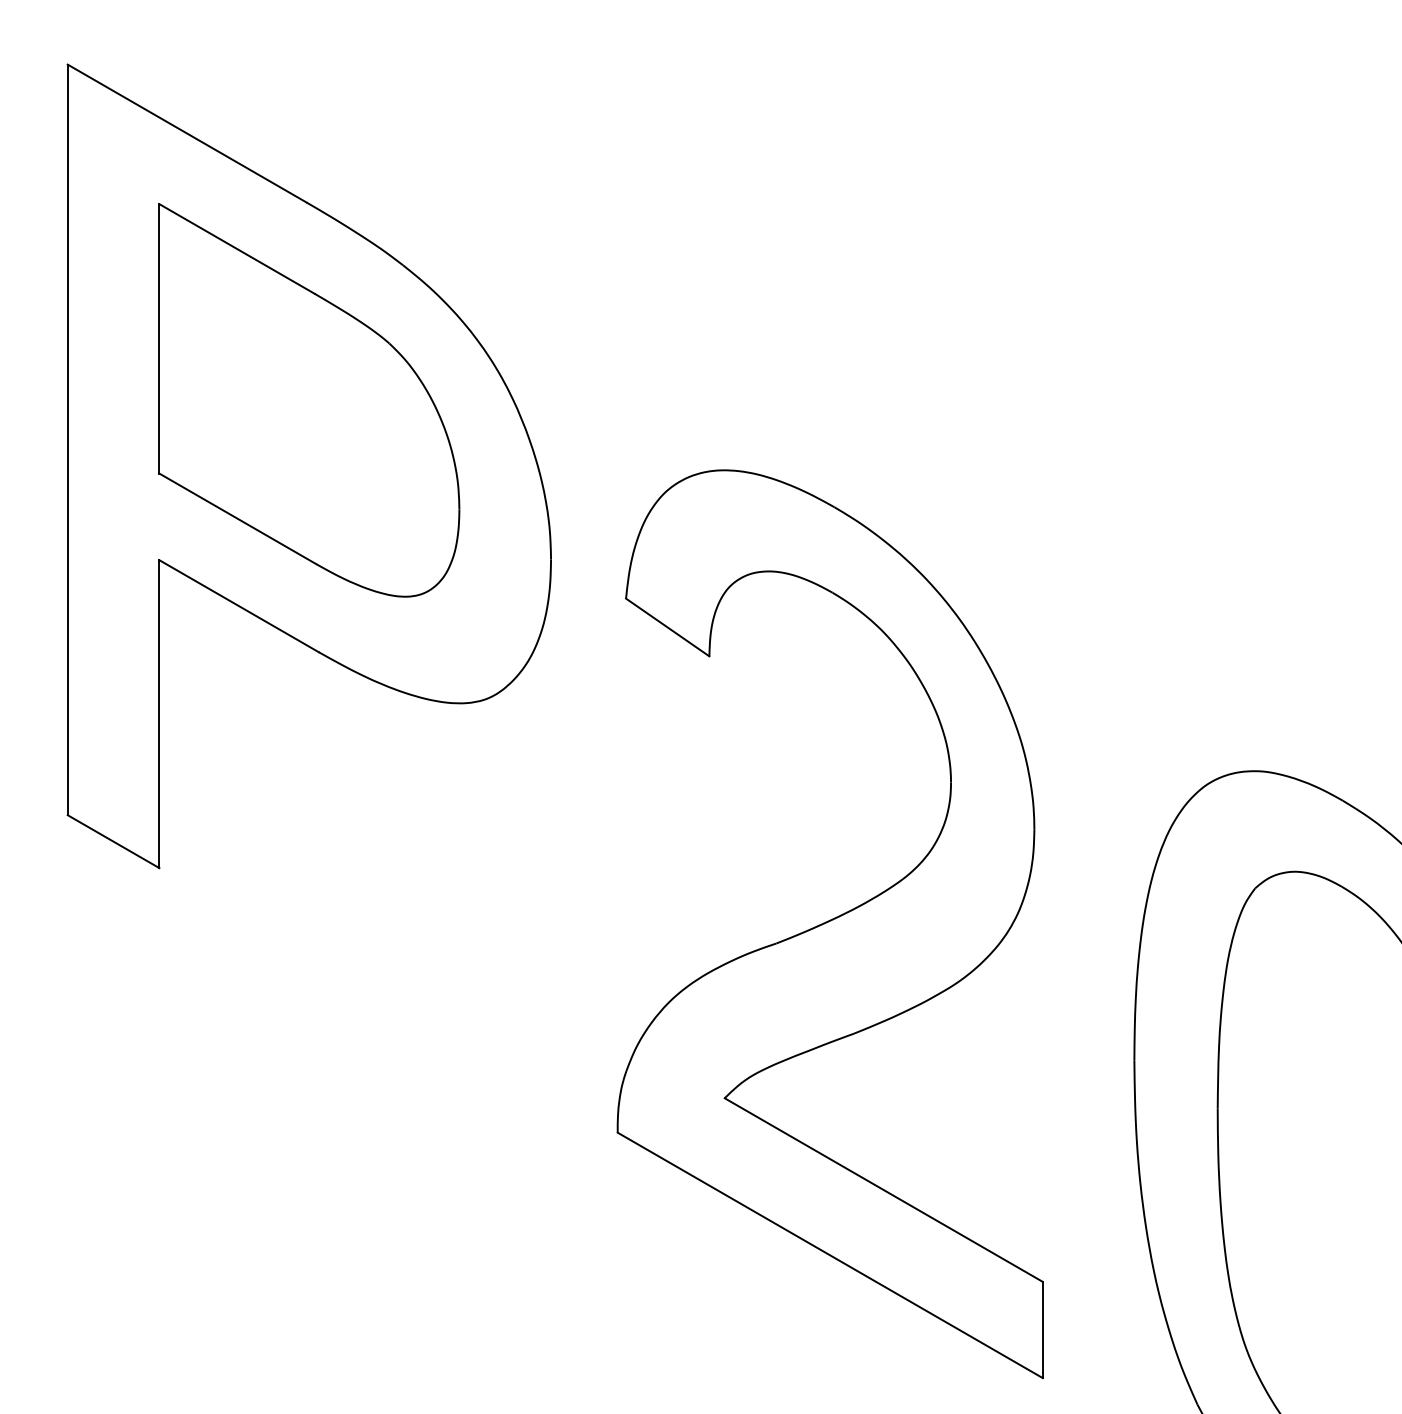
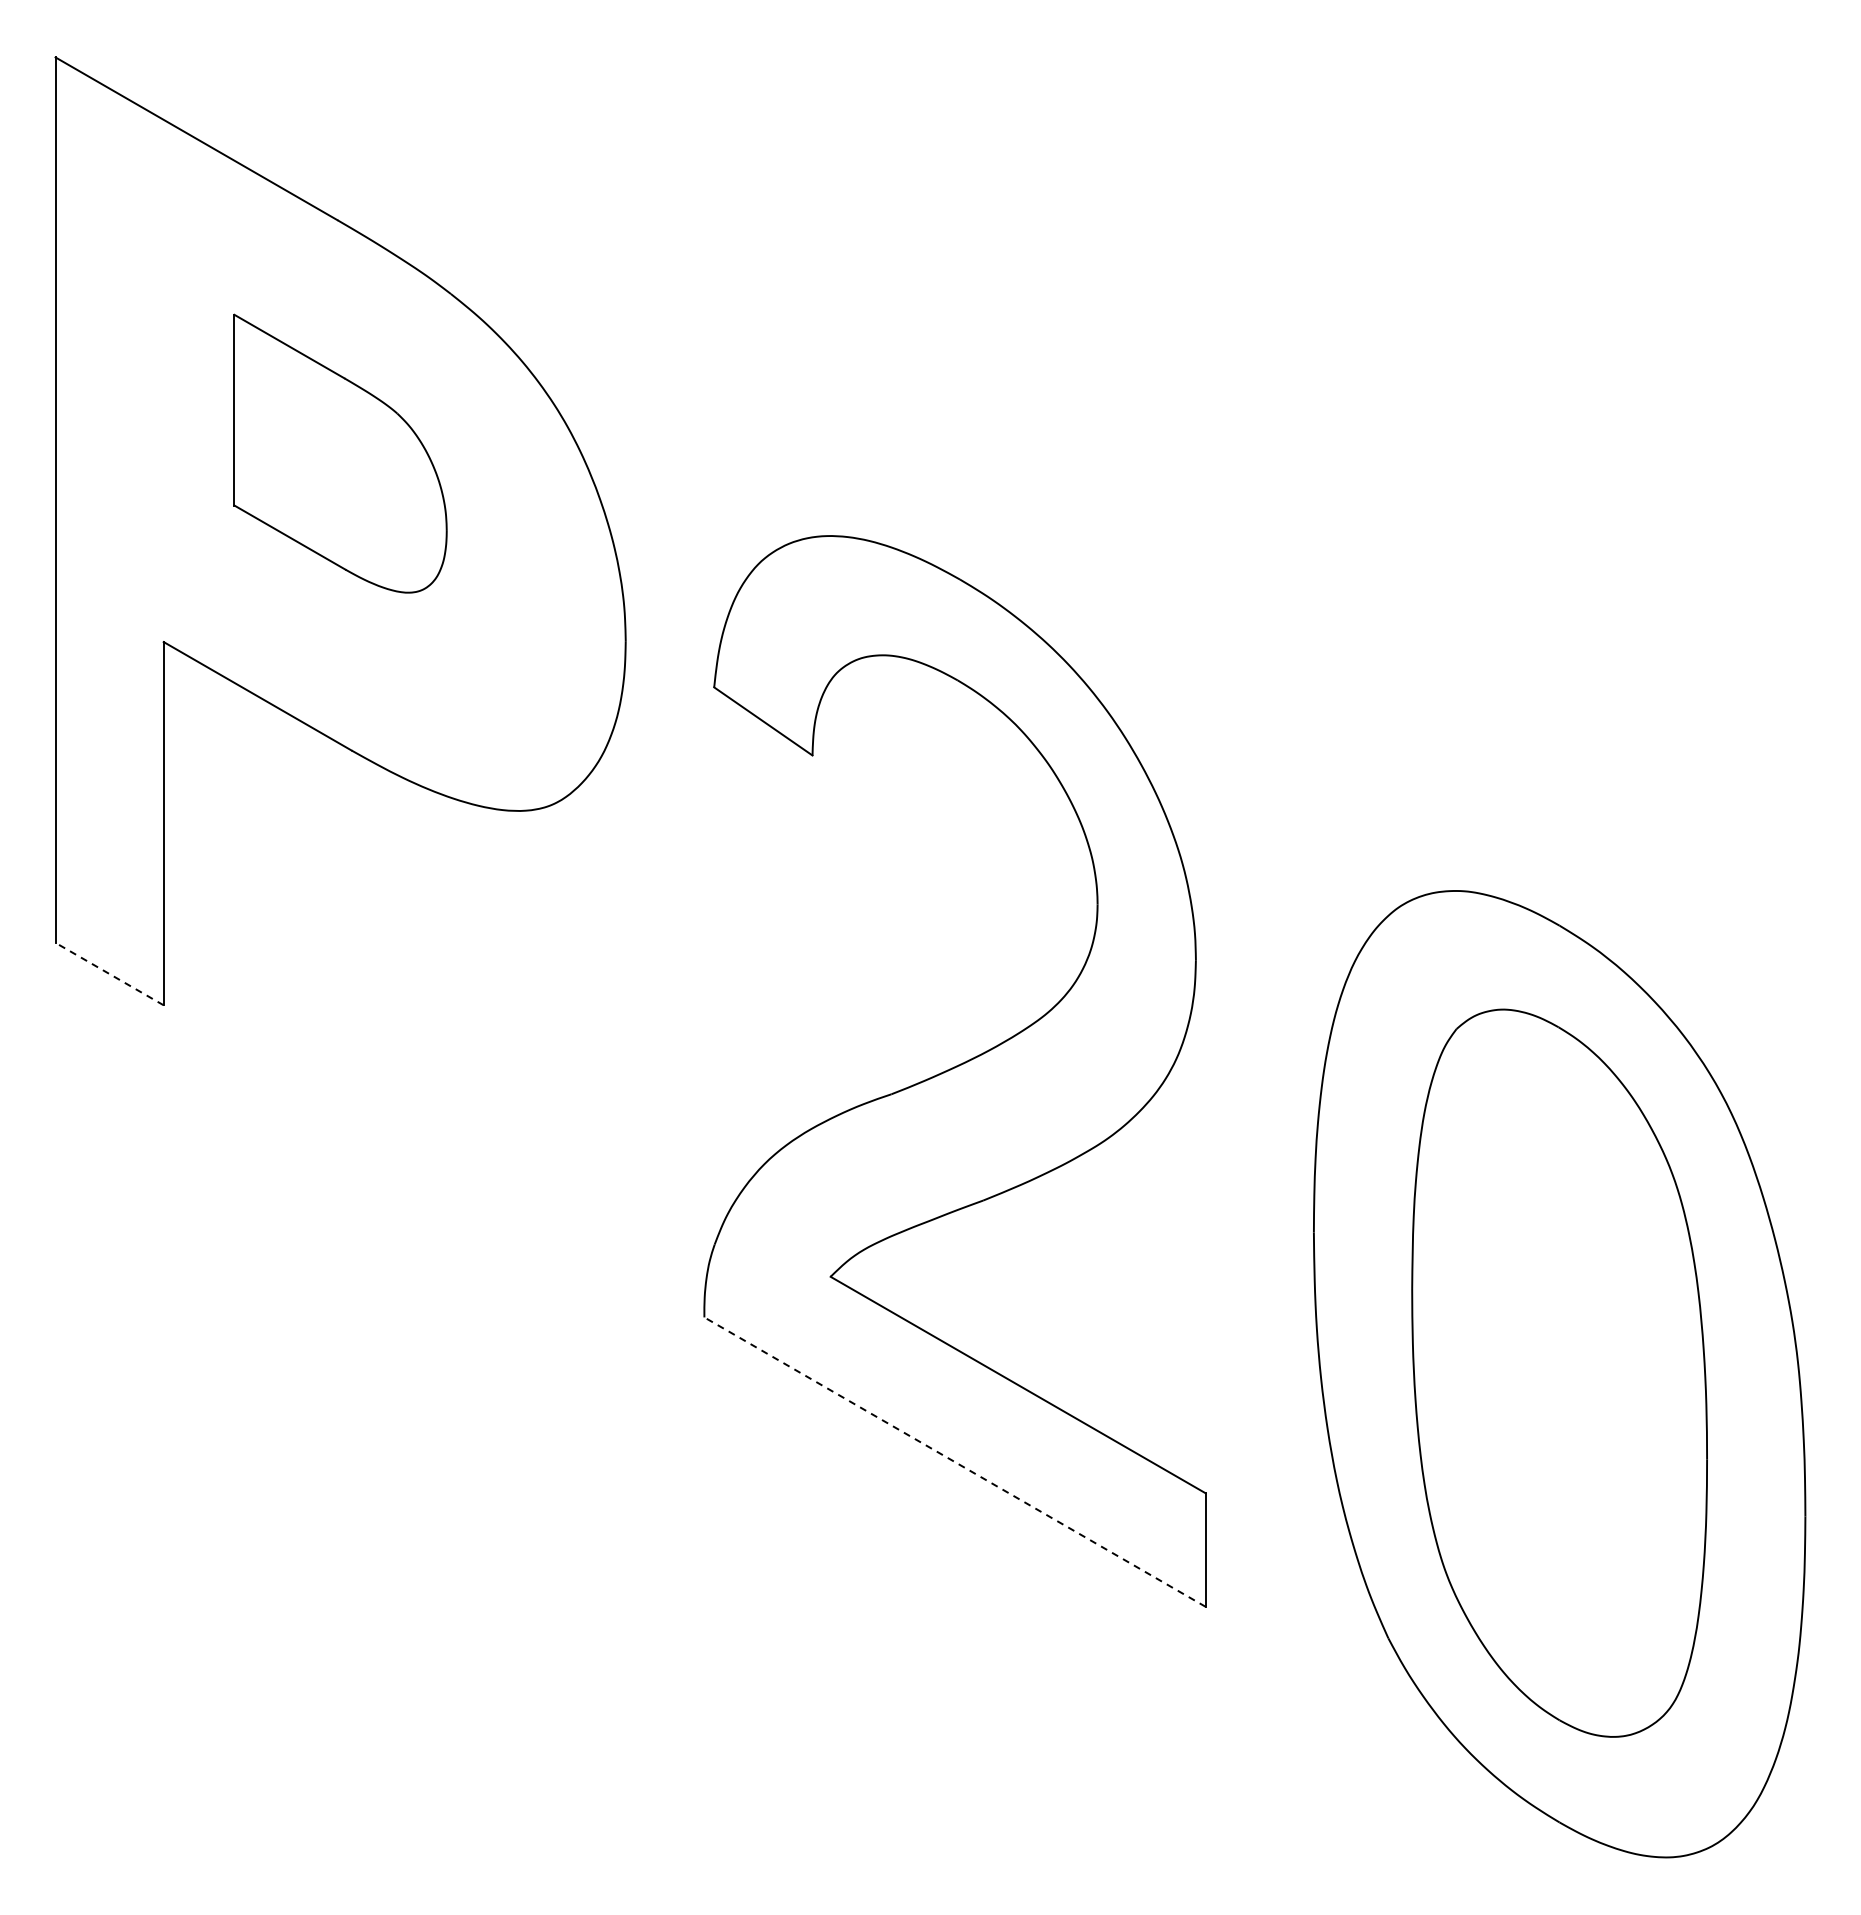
part: (309, 400) -> (340, 453), size x0.6
line: (113, 841) -> (109, 973), solid -> dashed
line: (829, 1254) -> (954, 1461), solid -> dashed

